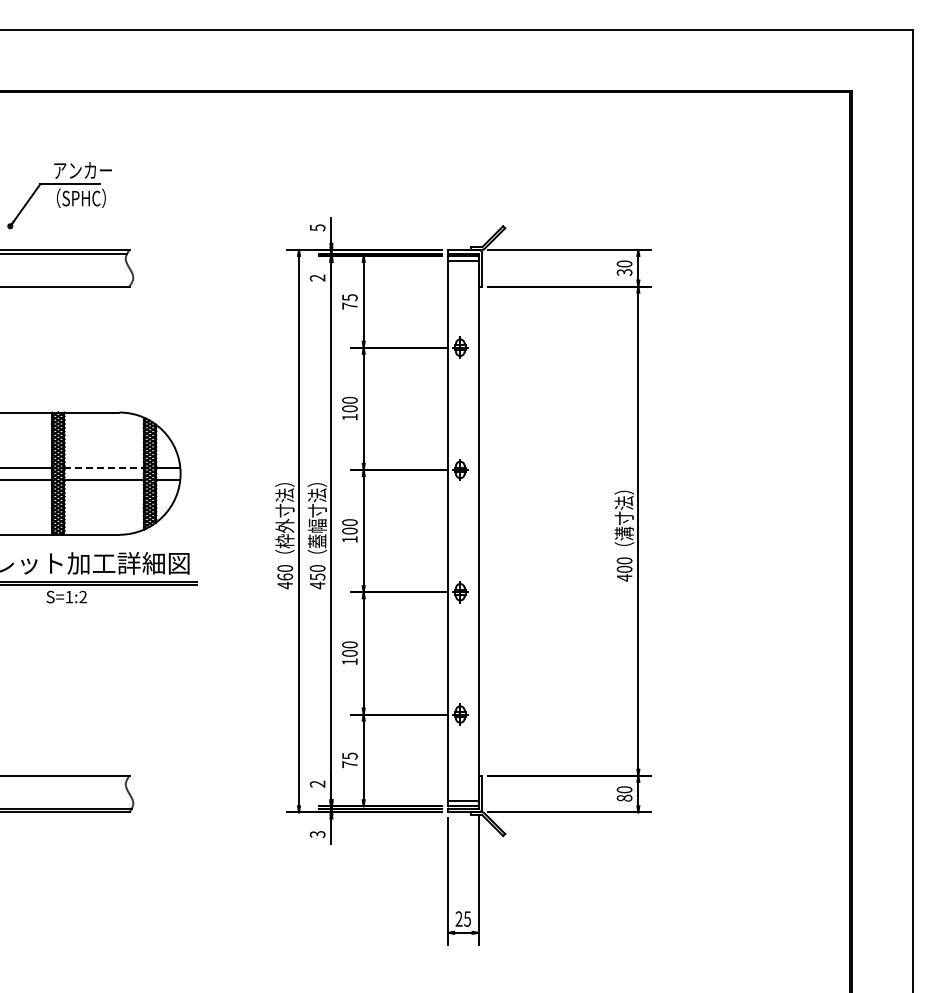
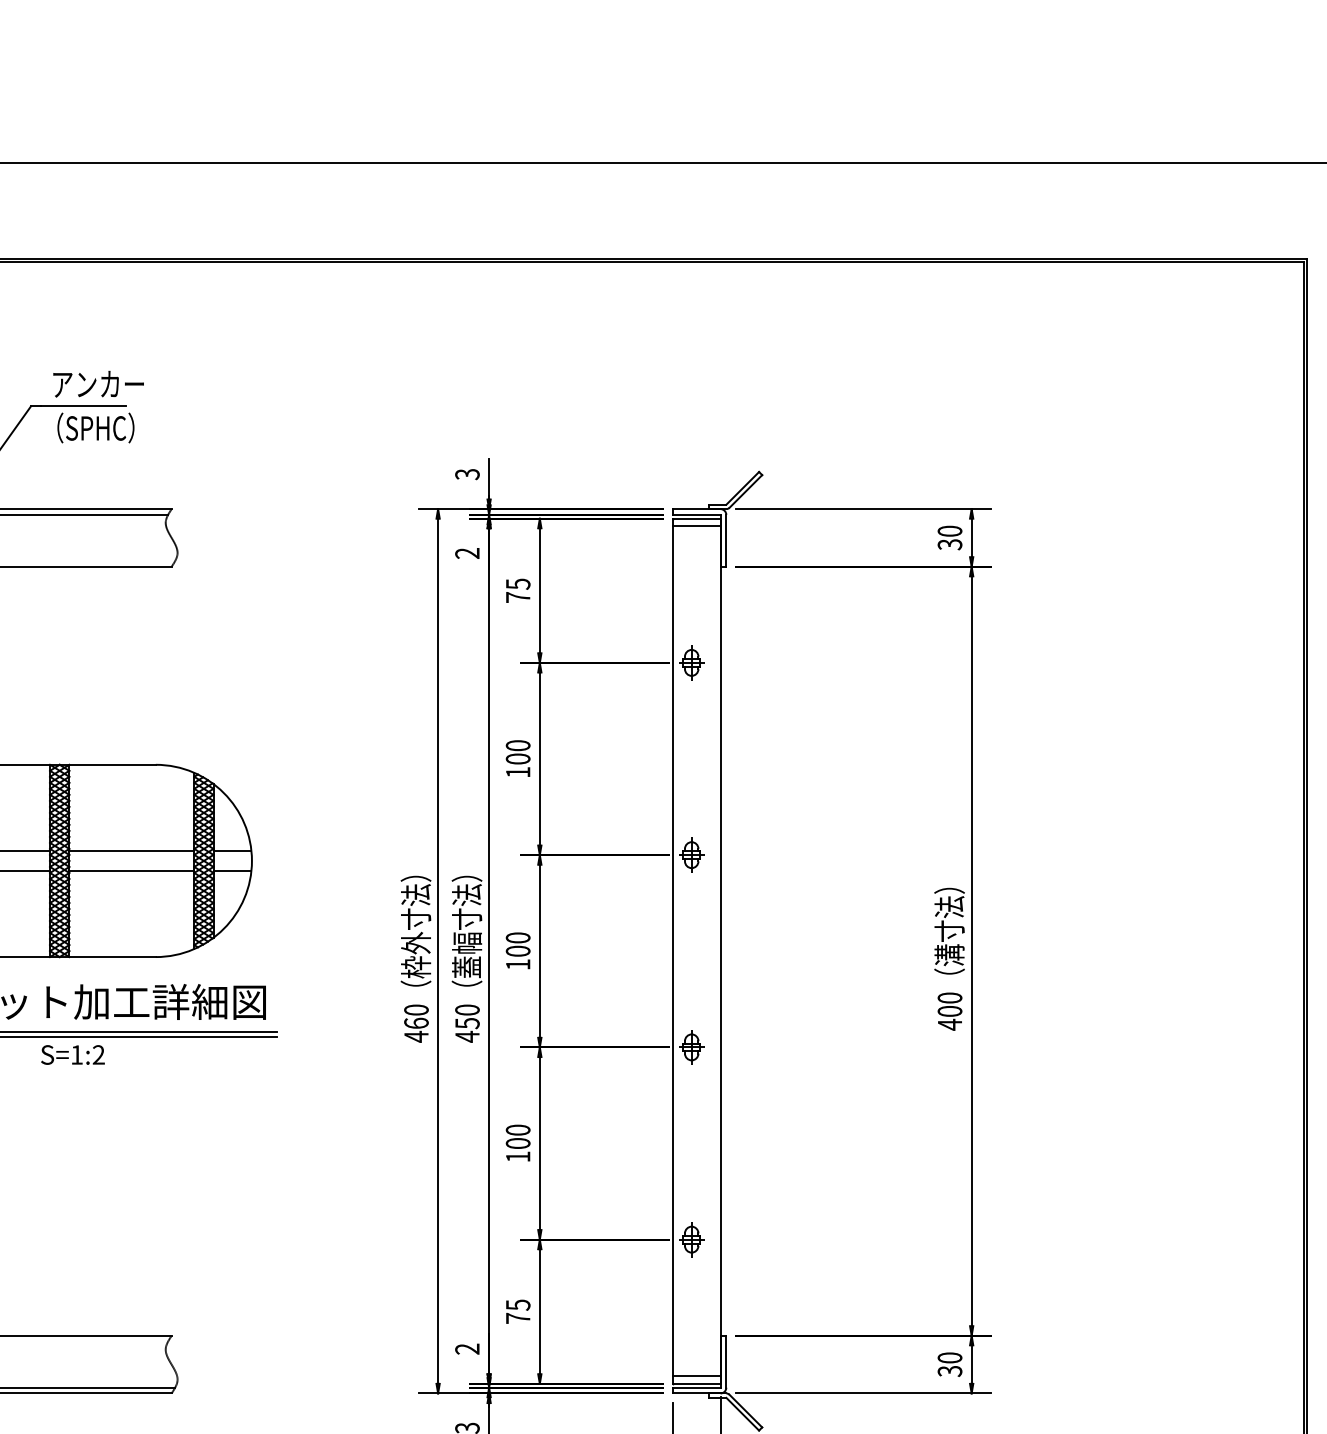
text: (316, 227) -> (465, 473), 5 -> 3
line: (104, 467) -> (132, 851), dashed -> solid
text: (624, 797) -> (949, 1370), 80 -> 30

